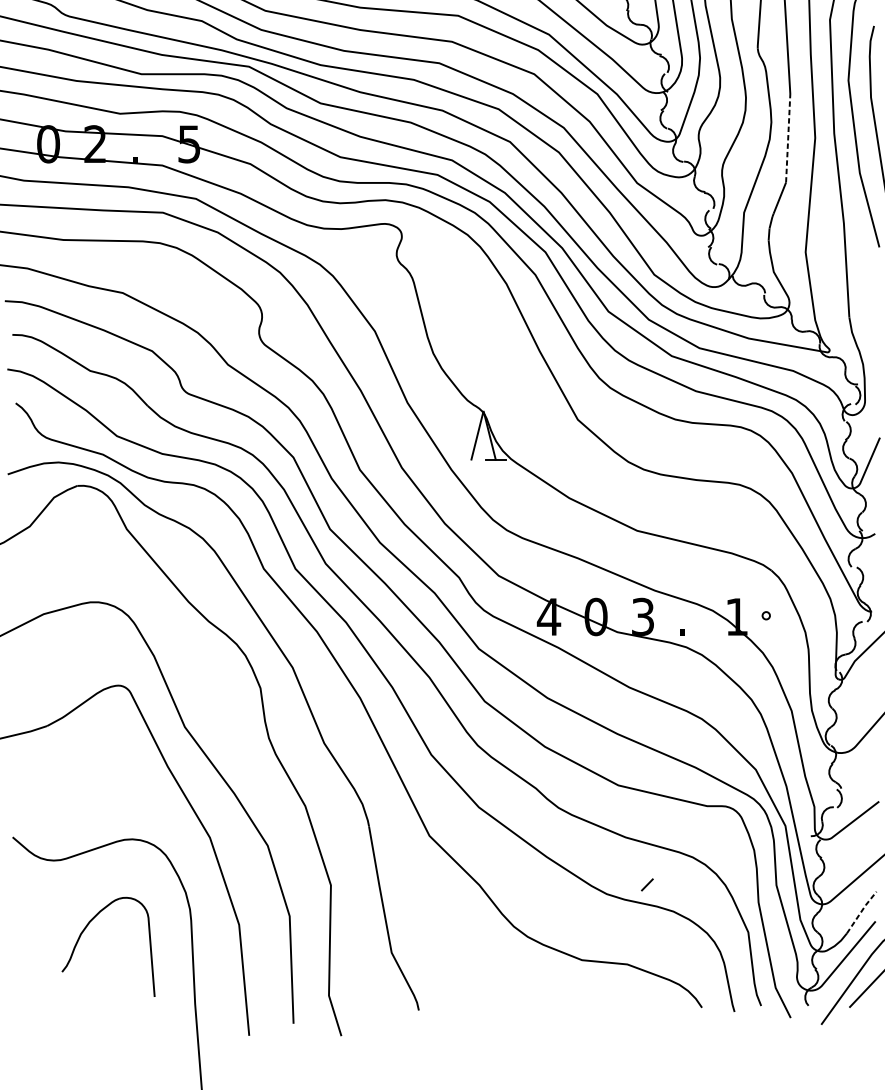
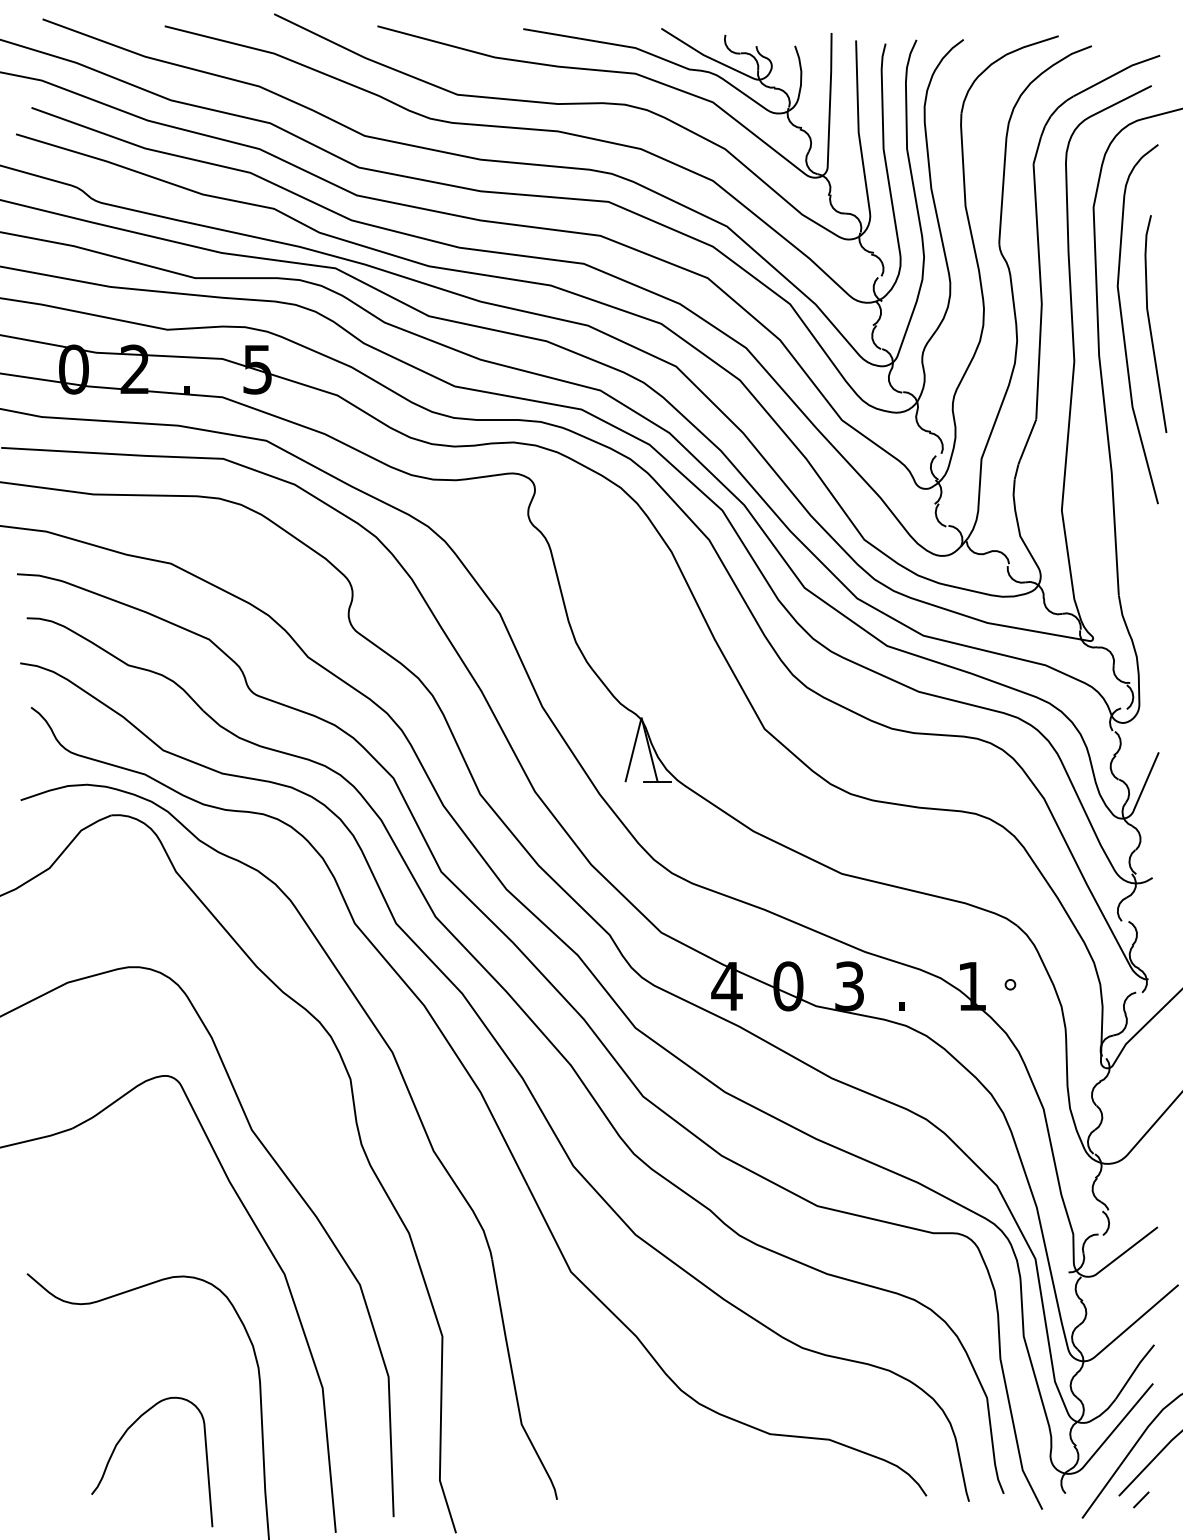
line: (788, 138) -> (1039, 361), dashed -> solid
line: (647, 884) -> (1141, 1499), moved
line: (861, 911) -> (1134, 1370), dashed -> solid
part: (84, 931) -> (120, 1441), moved

